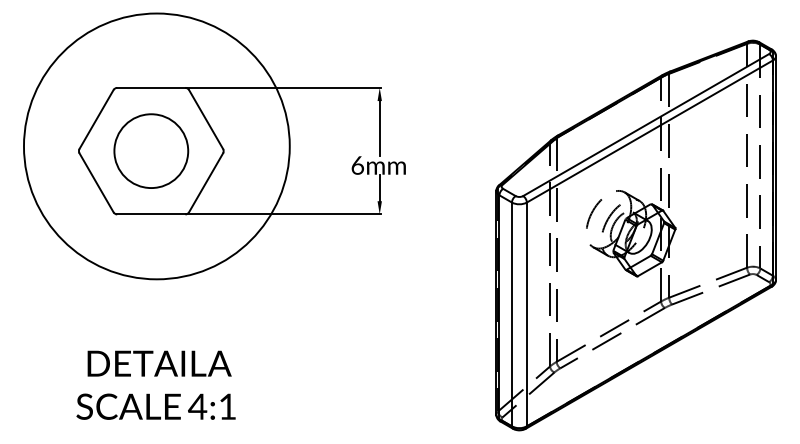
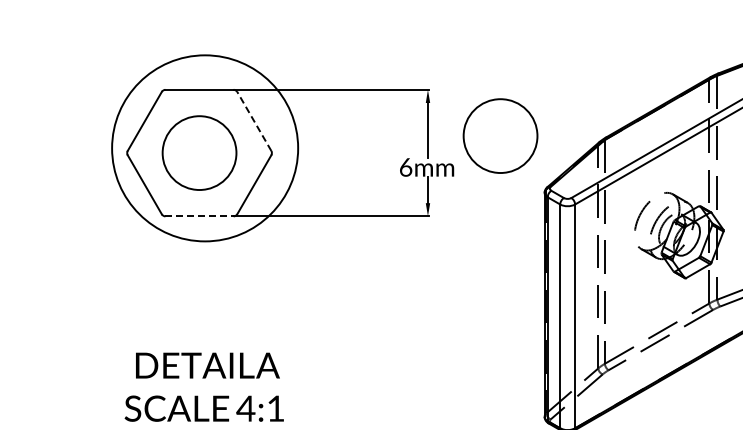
line: (205, 119) -> (253, 121), solid -> dashed
circle: (452, 133) -> (500, 135), added
circle: (156, 146) -> (204, 148), size x0.7
line: (151, 214) -> (199, 216), solid -> dashed

